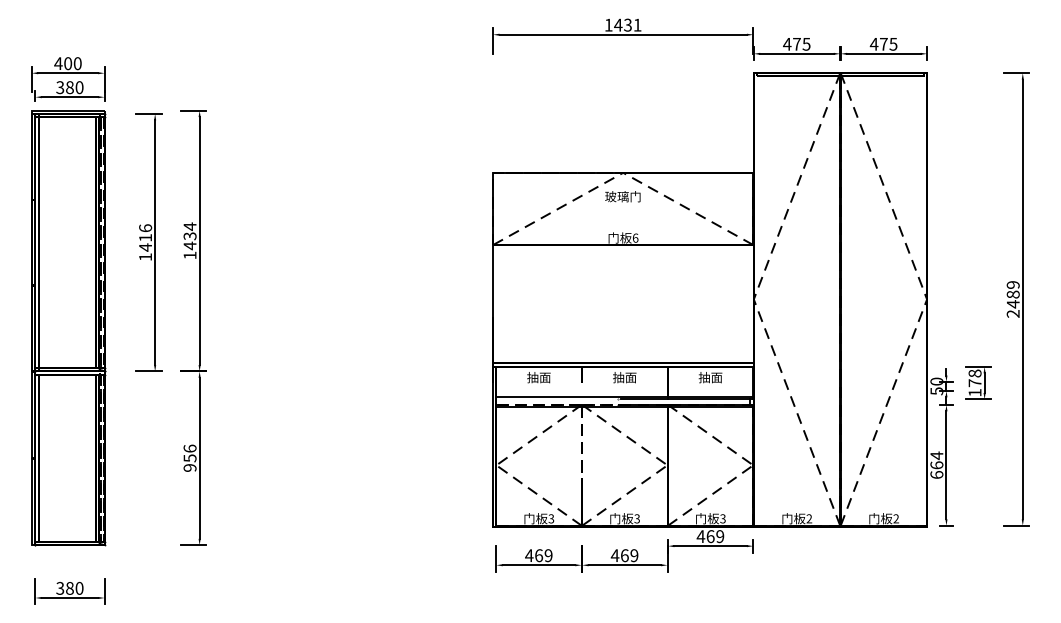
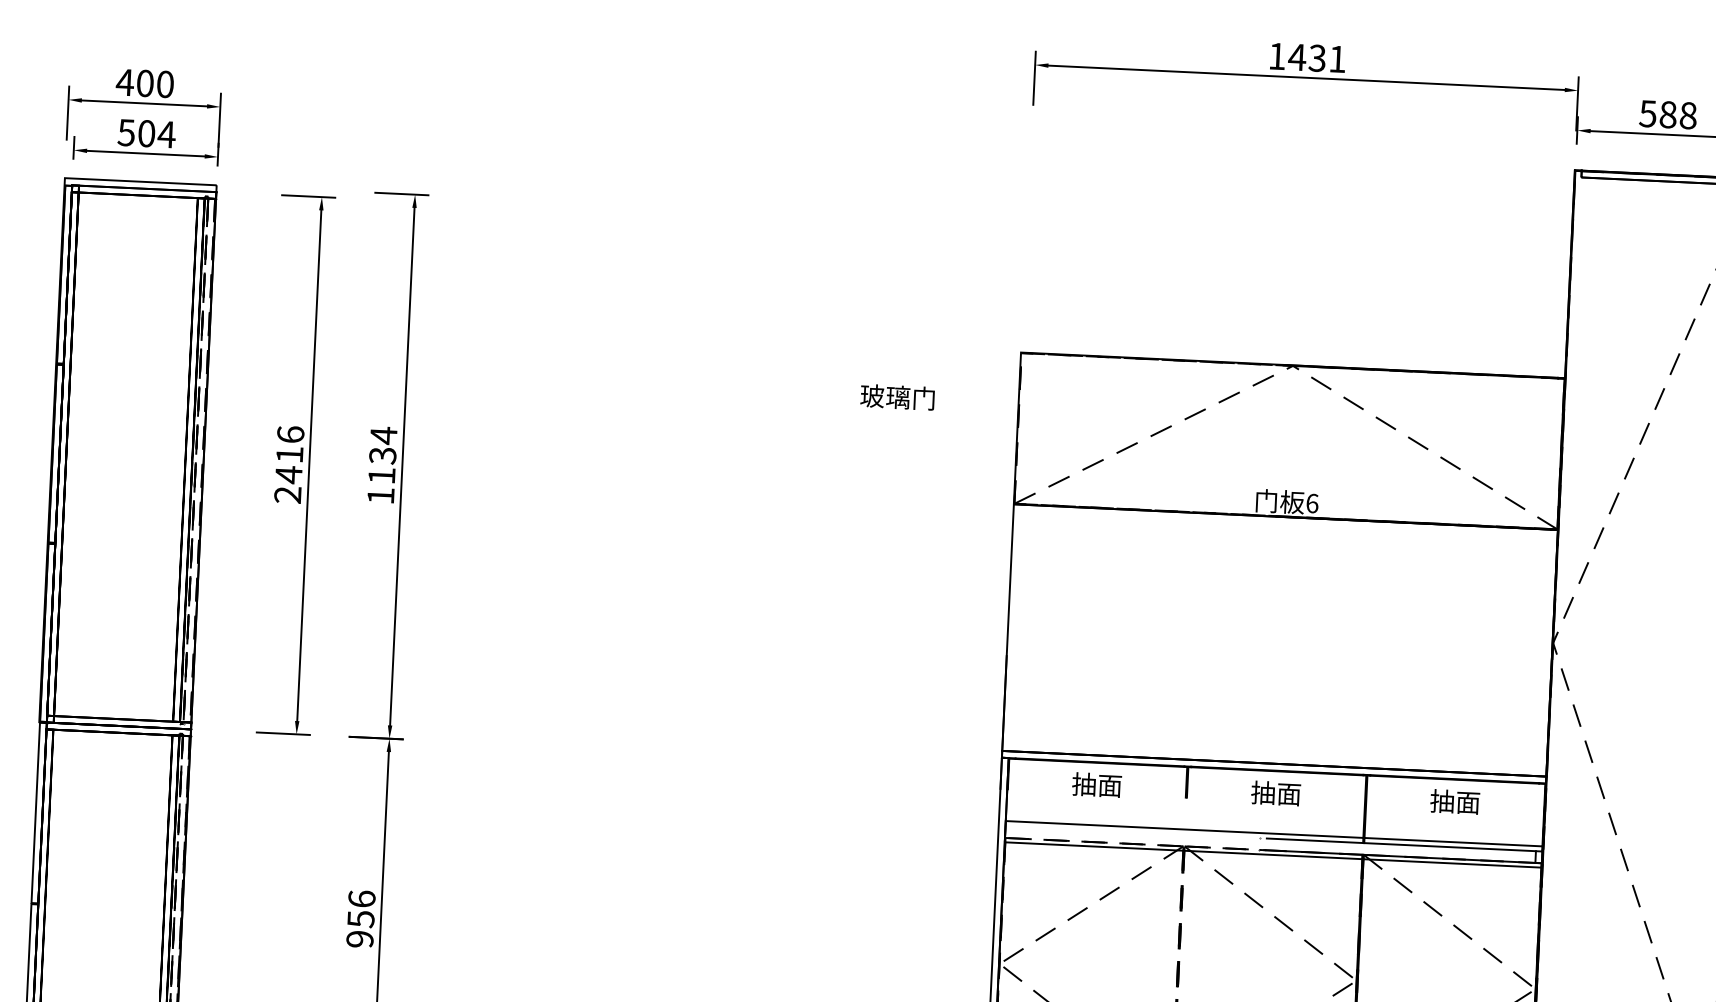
text: (796, 43) -> (1667, 113), 475 -> 588
text: (69, 87) -> (145, 133), 380 -> 504
text: (622, 196) -> (896, 396), moved
text: (189, 245) -> (380, 474), 1434 -> 1134
text: (145, 257) -> (287, 495), 1416 -> 2416

